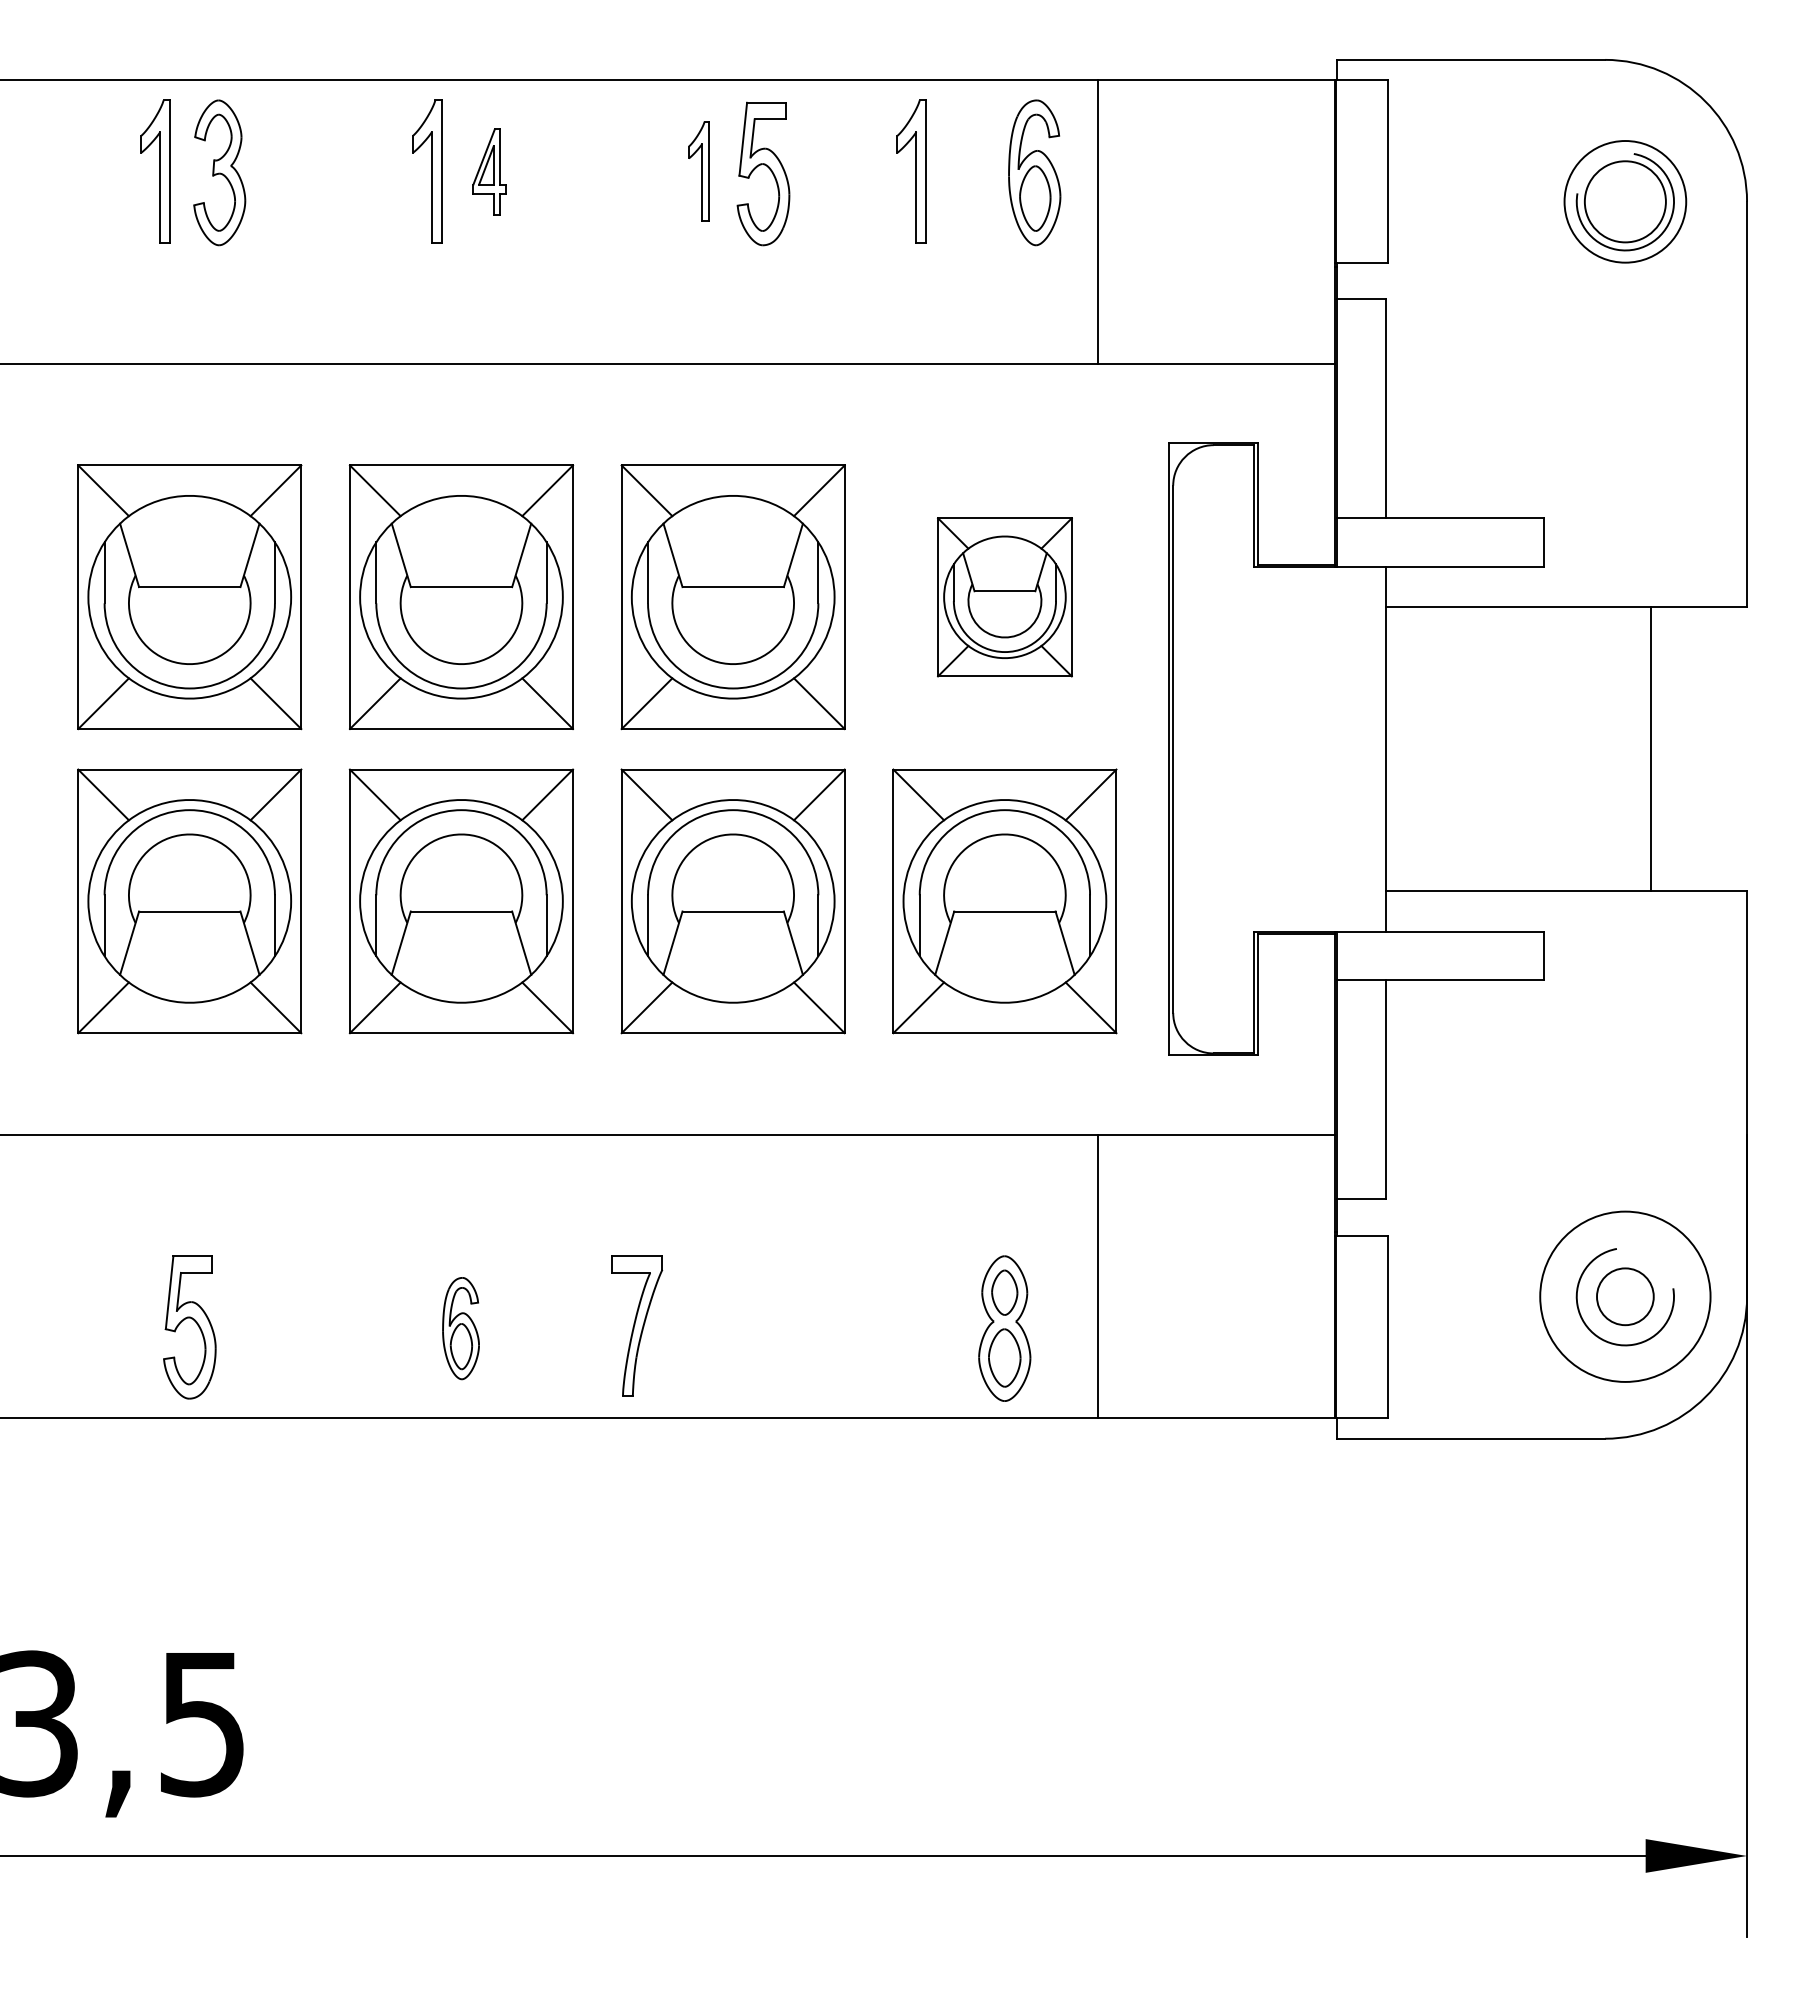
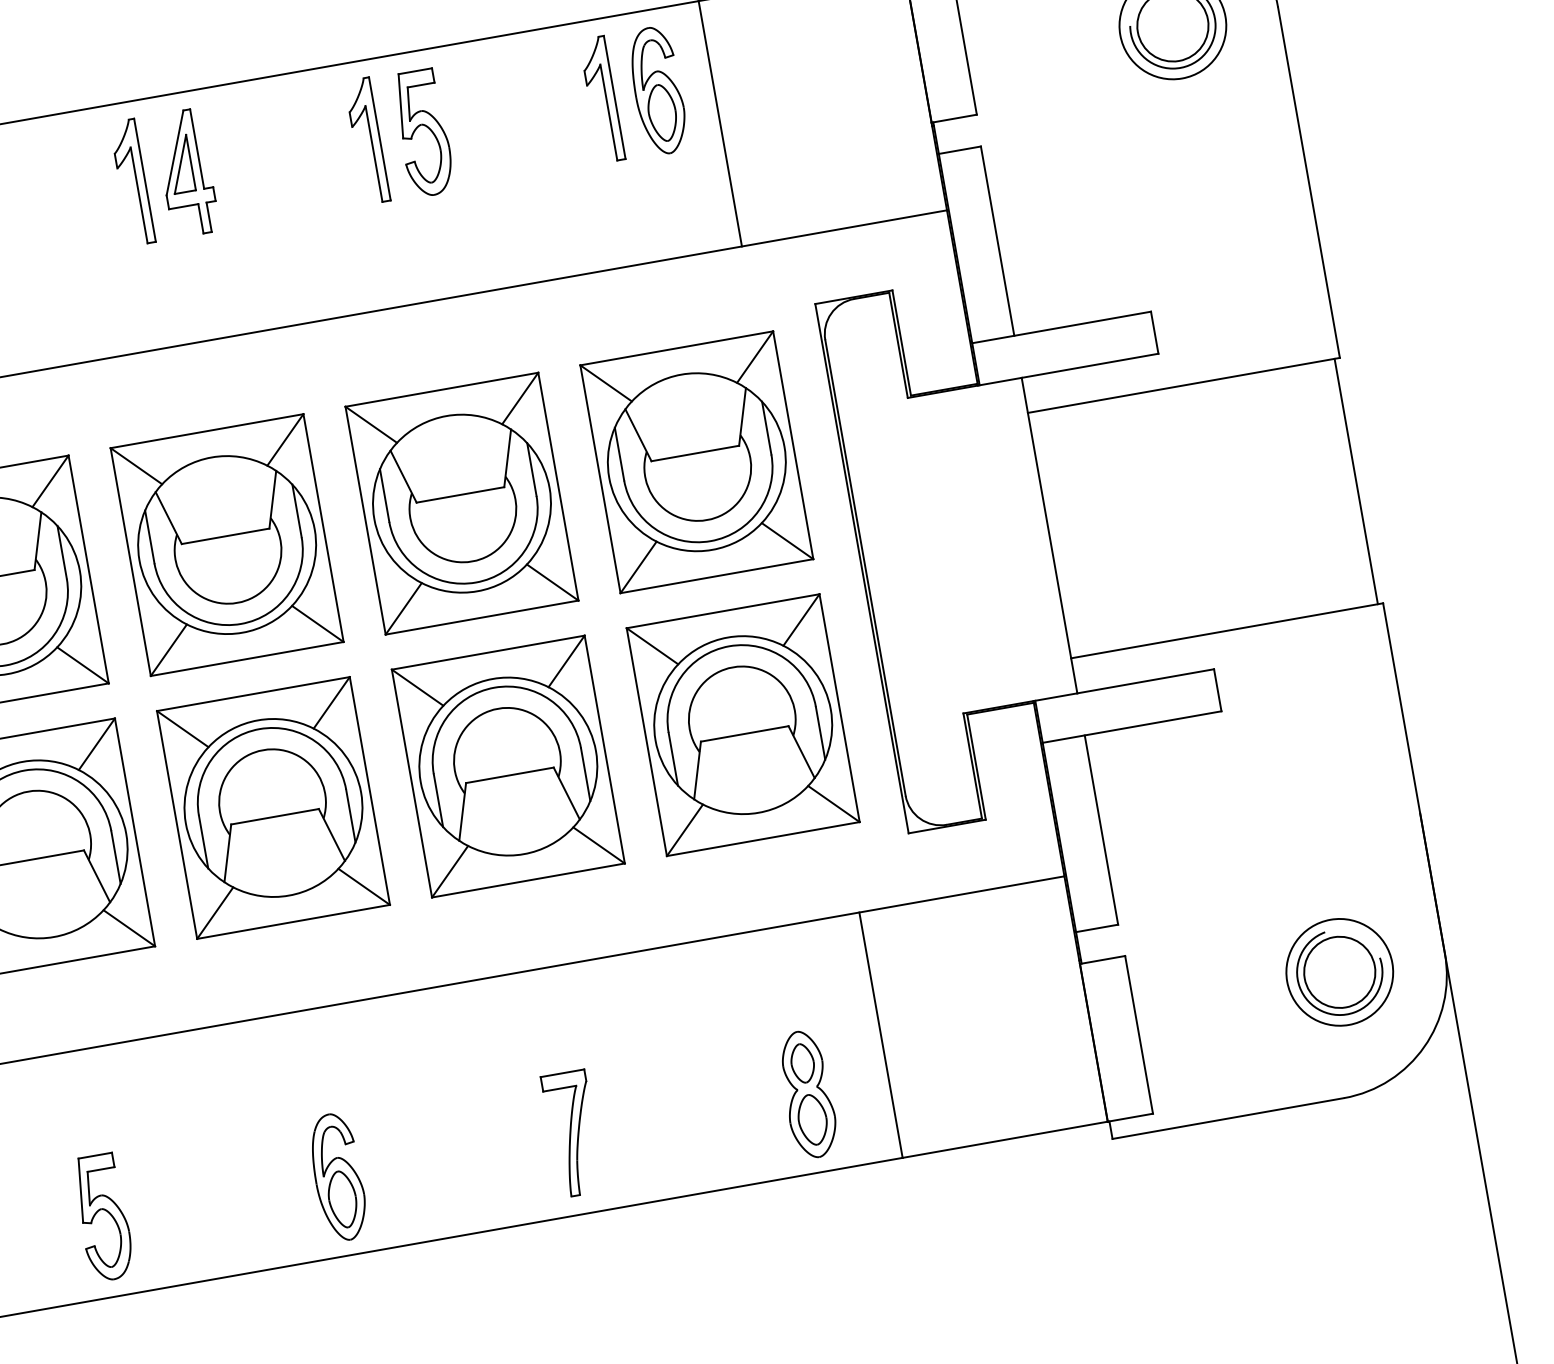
part: (489, 171) -> (186, 172), size x1.67
part: (698, 171) -> (367, 140), size x1.43
part: (911, 171) -> (602, 99), moved
part: (1004, 597) -> (696, 462), size x1.67
line: (1650, 749) -> (1355, 481), moved
circle: (1624, 1296) -> (1338, 972), size x1.43
circle: (1625, 1296) -> (1339, 972), size x0.71
part: (637, 1325) -> (573, 1133), moved
part: (460, 1328) -> (337, 1177), size x1.43

